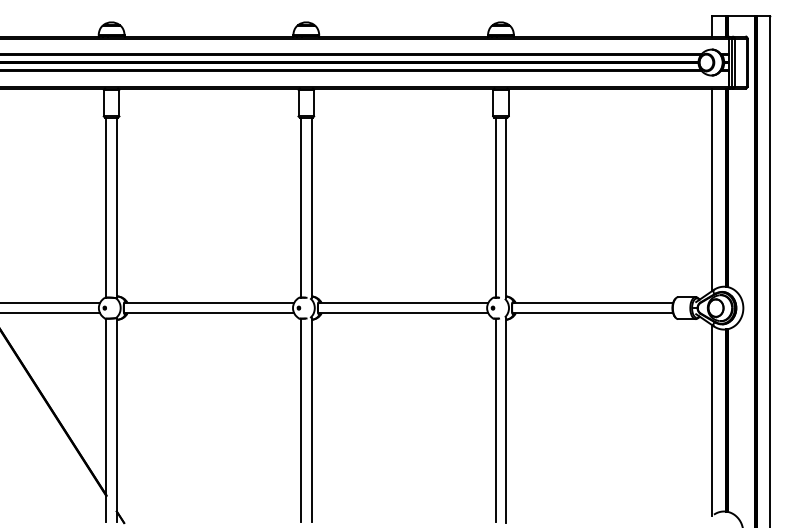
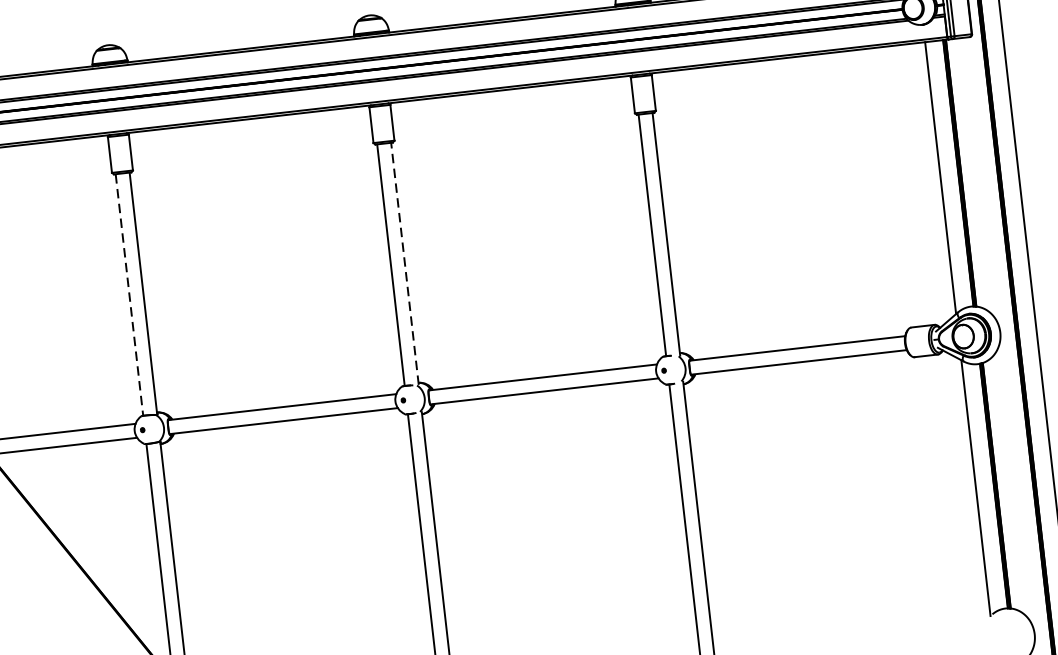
line: (106, 207) -> (129, 294), solid -> dashed
line: (311, 207) -> (404, 263), solid -> dashed

